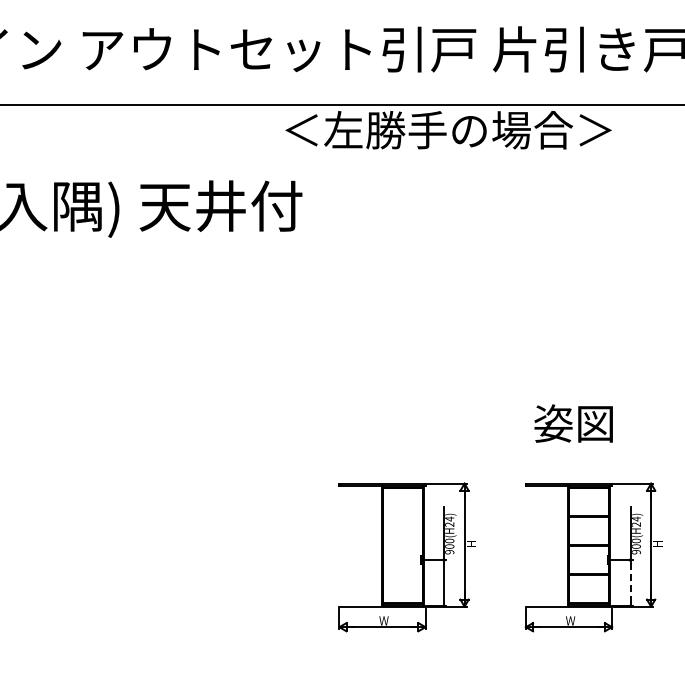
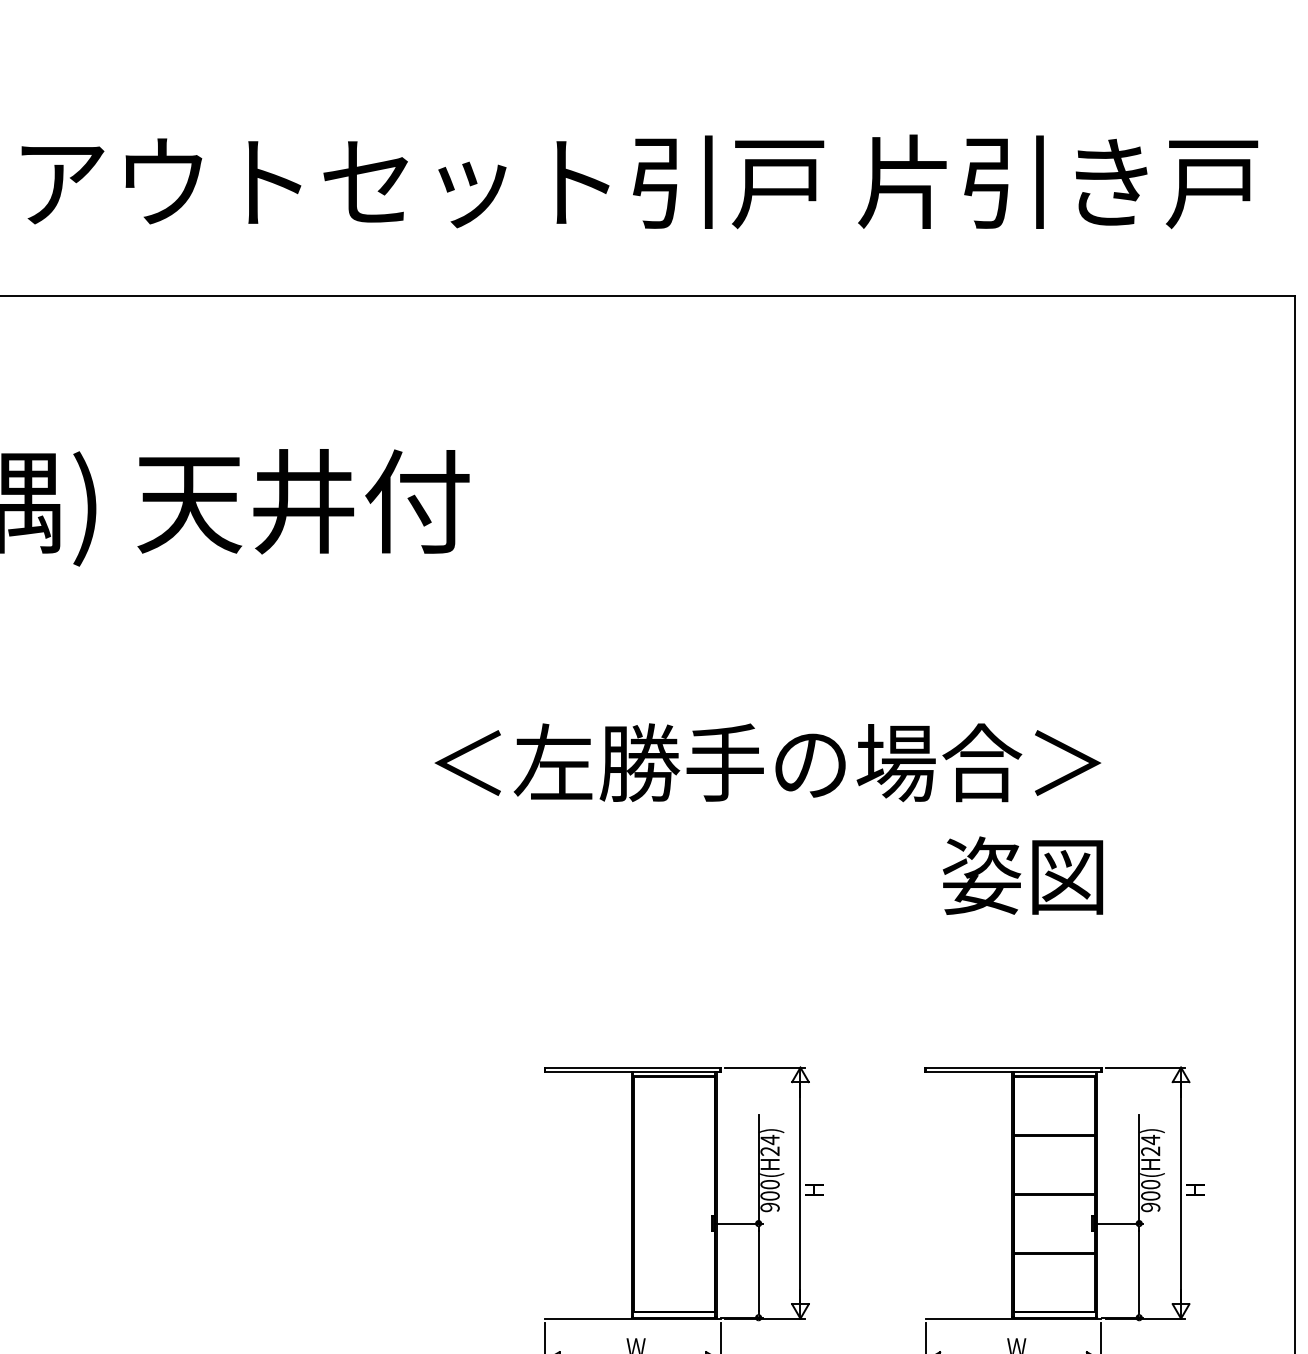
text: (448, 130) -> (767, 763), moved
text: (573, 423) -> (1022, 875), moved
line: (630, 583) -> (1138, 1271), dashed -> solid

